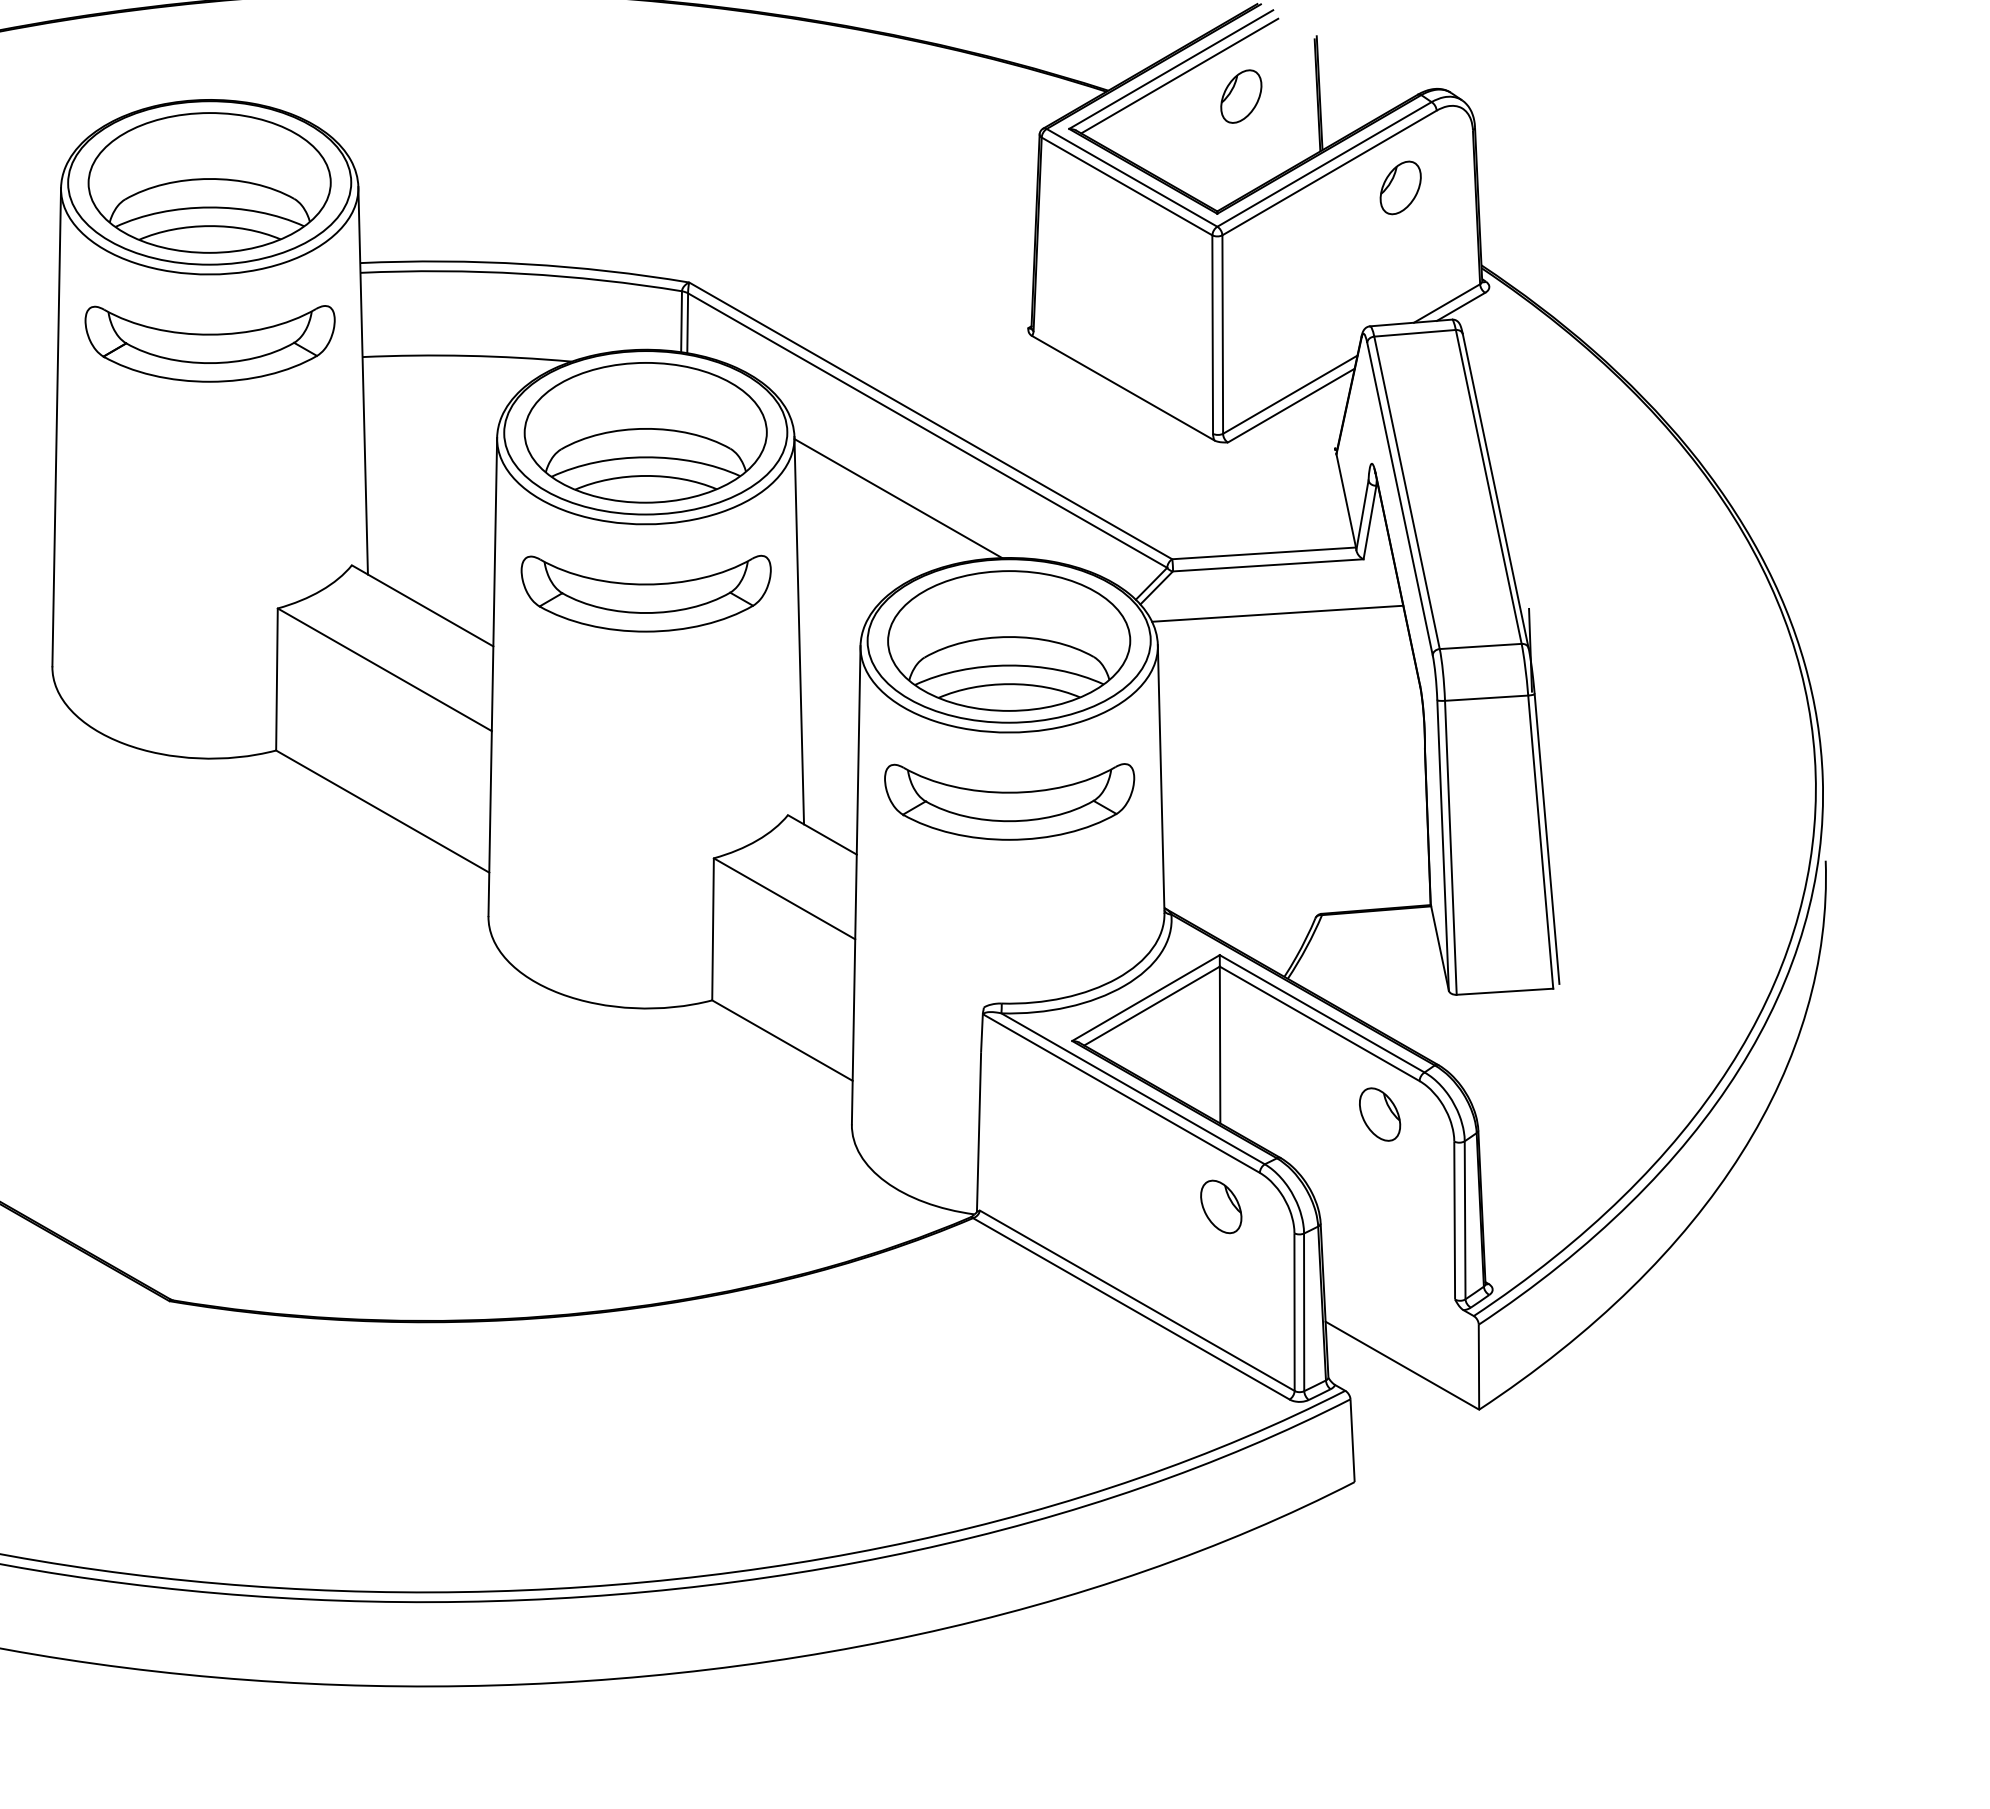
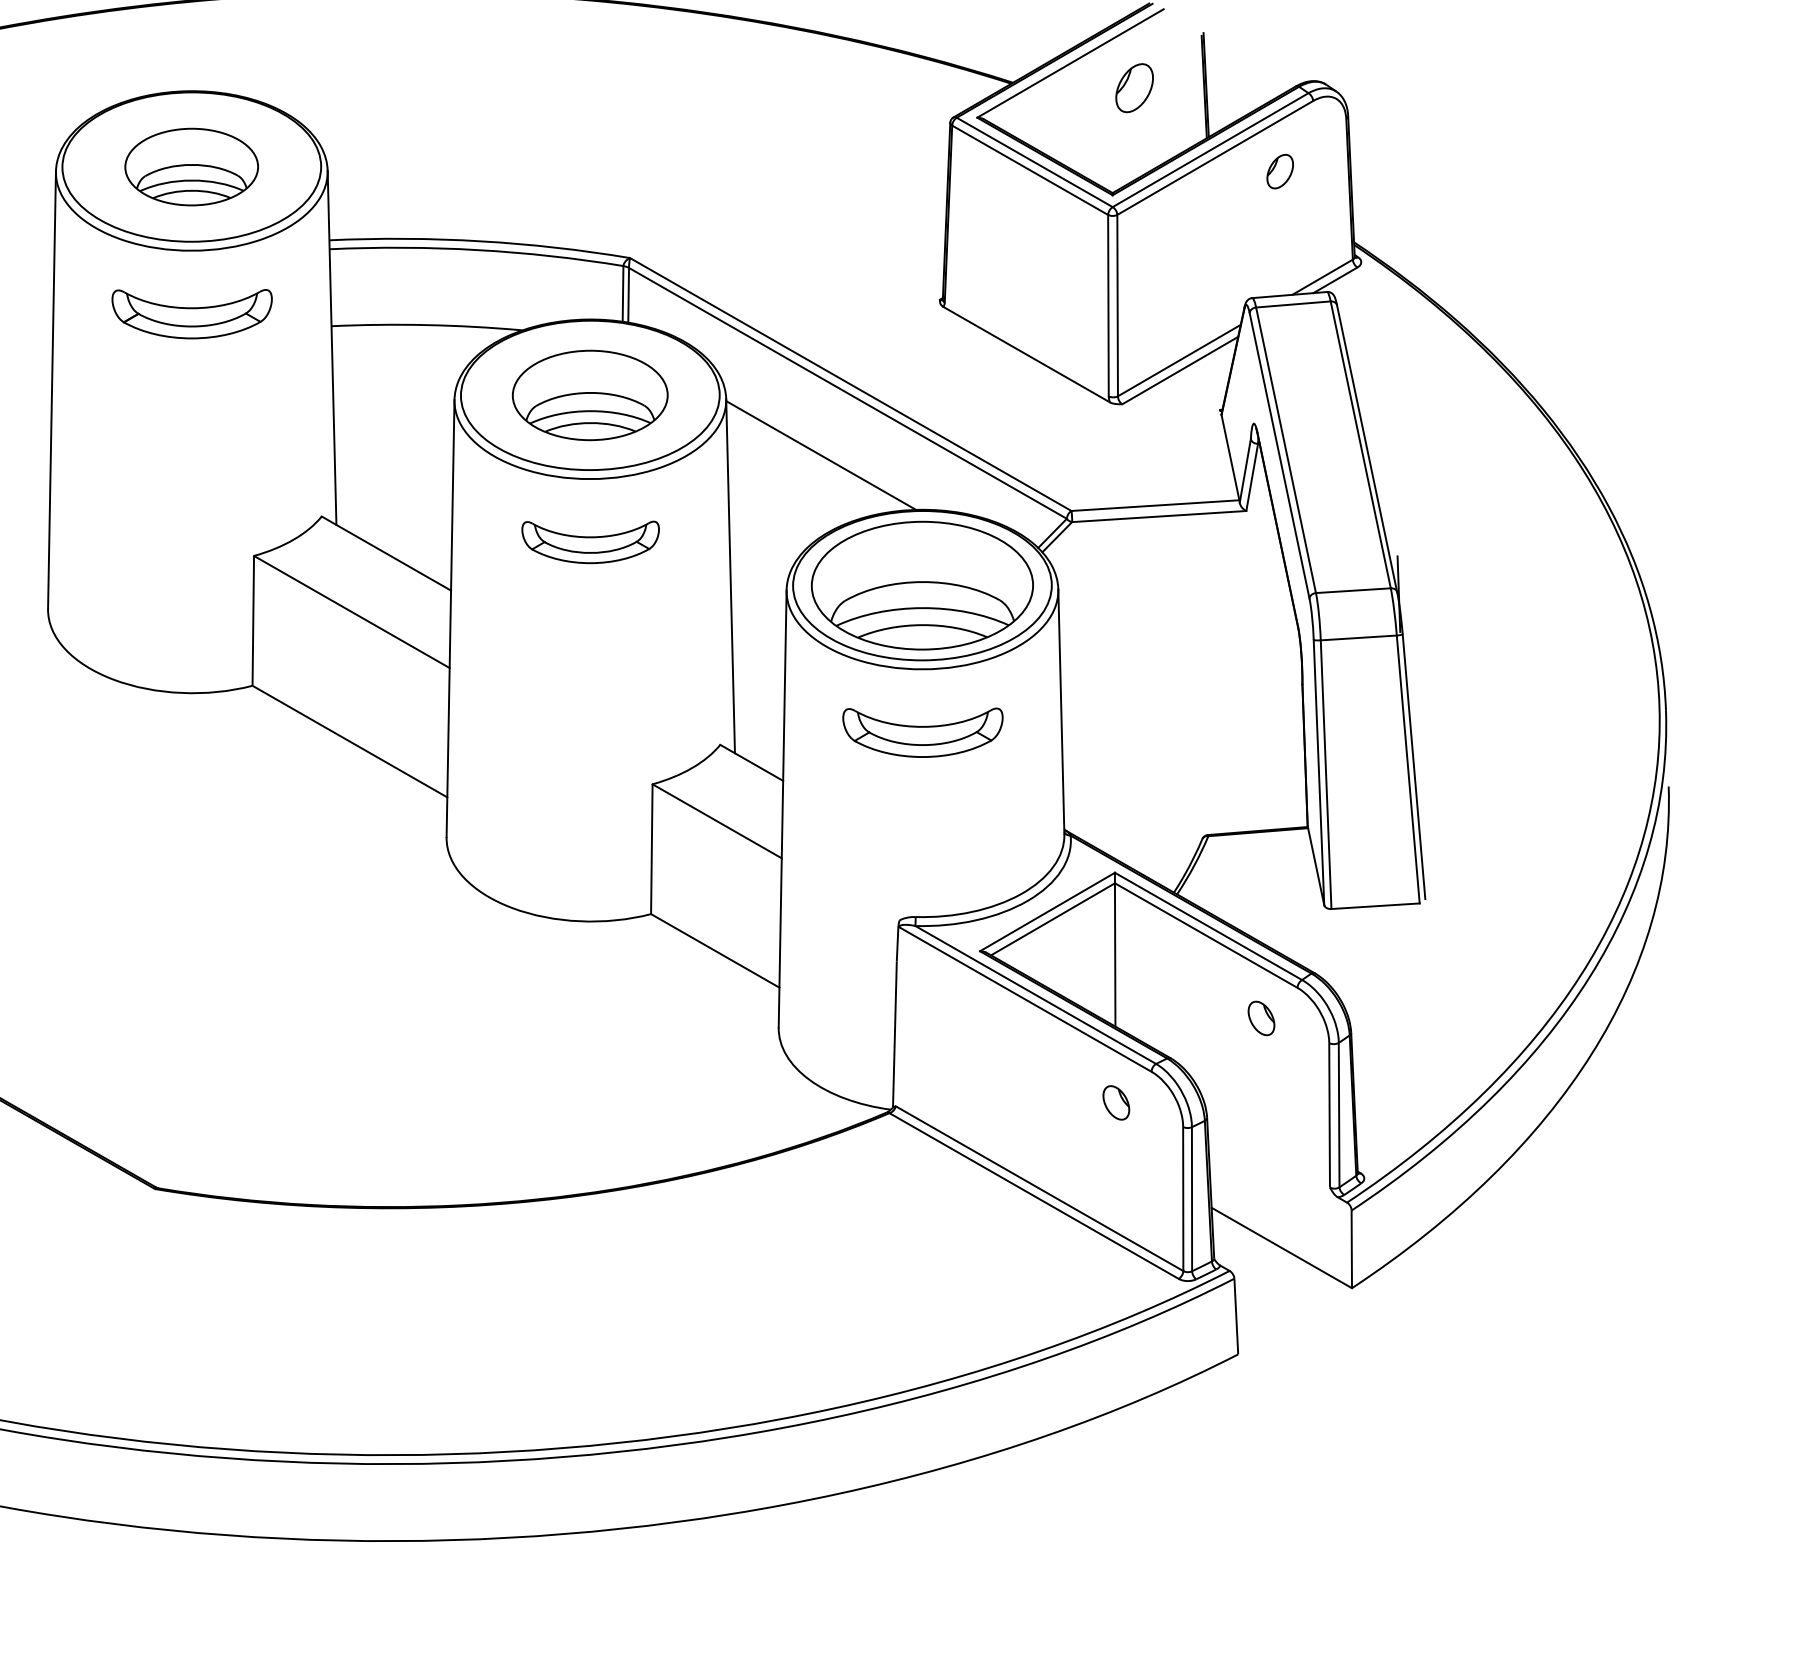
line: (1179, 75) -> (1078, 68), removed
part: (209, 182) -> (191, 166), size x0.6
part: (1400, 187) -> (1280, 171), size x0.7
part: (209, 343) -> (191, 313), size x0.7
part: (645, 432) -> (590, 395), size x0.7
part: (645, 593) -> (590, 542), size x0.6
line: (1277, 613) -> (1167, 560), removed
part: (1009, 801) -> (922, 732), size x0.7
part: (1380, 1114) -> (1261, 1018), size x0.7
part: (1221, 1206) -> (1116, 1102), size x0.7

